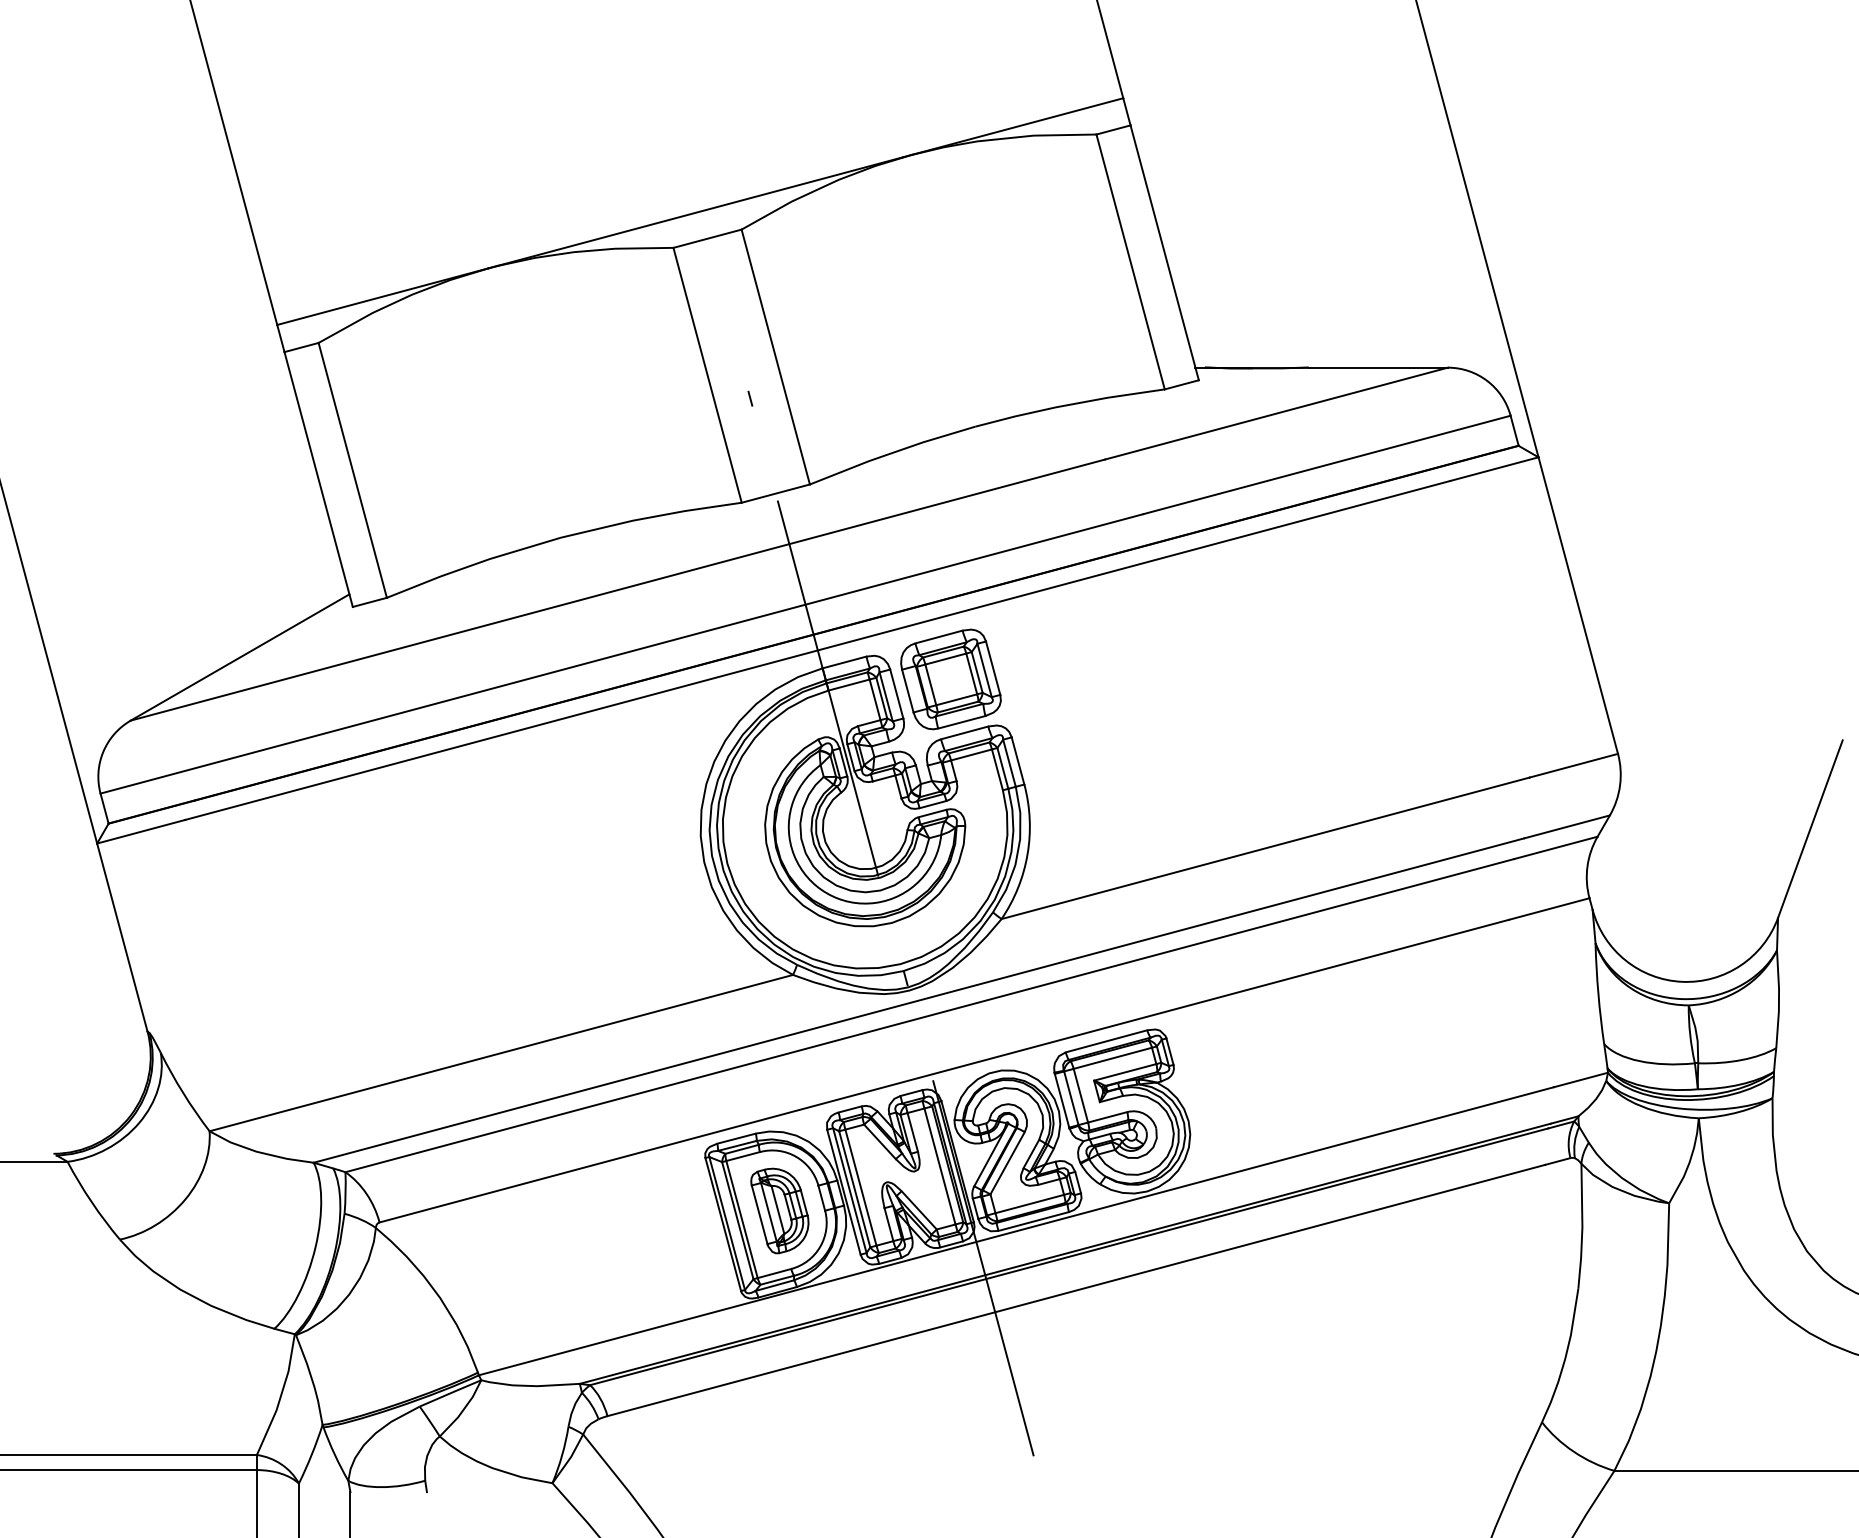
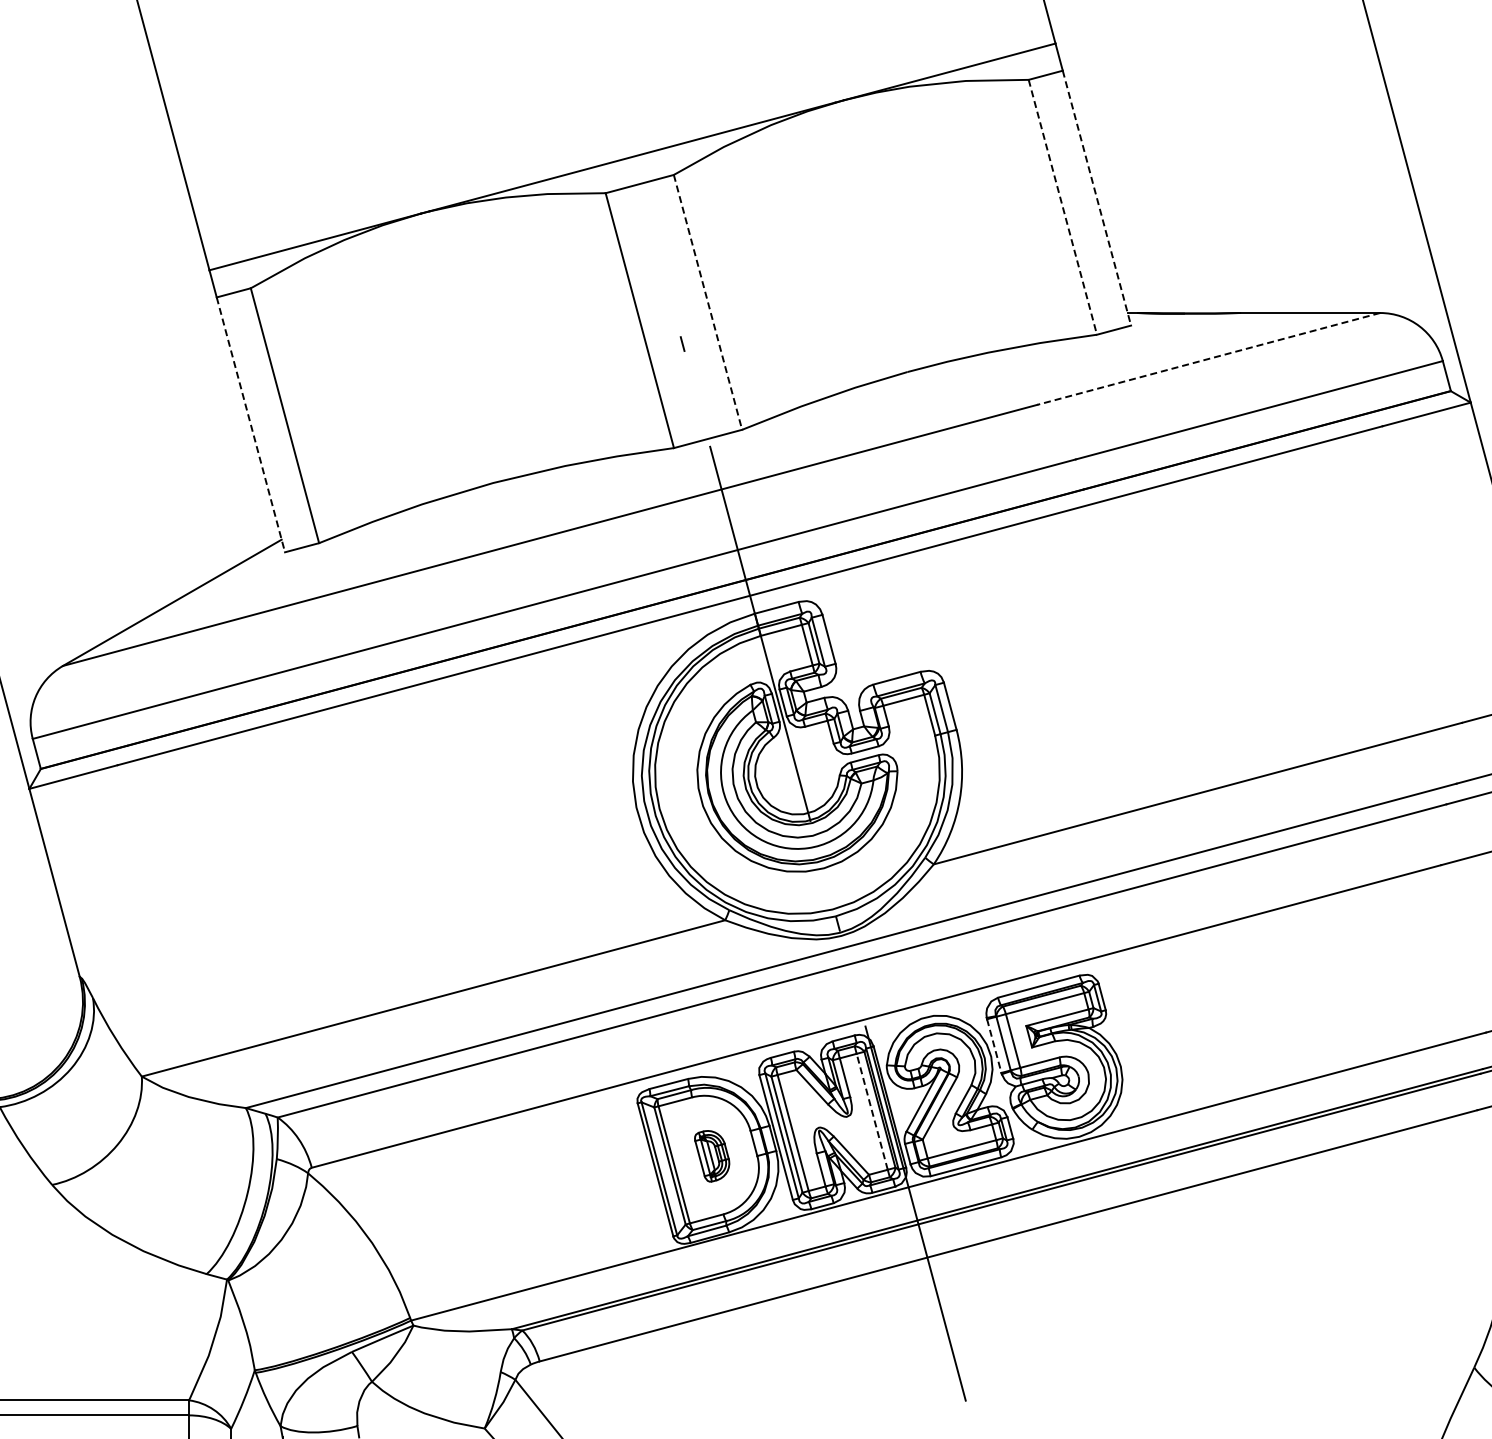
line: (1164, 252) -> (1096, 197), solid -> dashed
line: (1130, 261) -> (1062, 206), solid -> dashed
line: (775, 357) -> (707, 302), solid -> dashed
line: (1276, 413) -> (1208, 358), solid -> dashed
line: (318, 479) -> (250, 424), solid -> dashed
part: (950, 679) -> (882, 624), removed
line: (1062, 1100) -> (994, 1045), solid -> dashed
line: (939, 1166) -> (871, 1111), solid -> dashed
part: (779, 1210) -> (711, 1155), size x0.6

